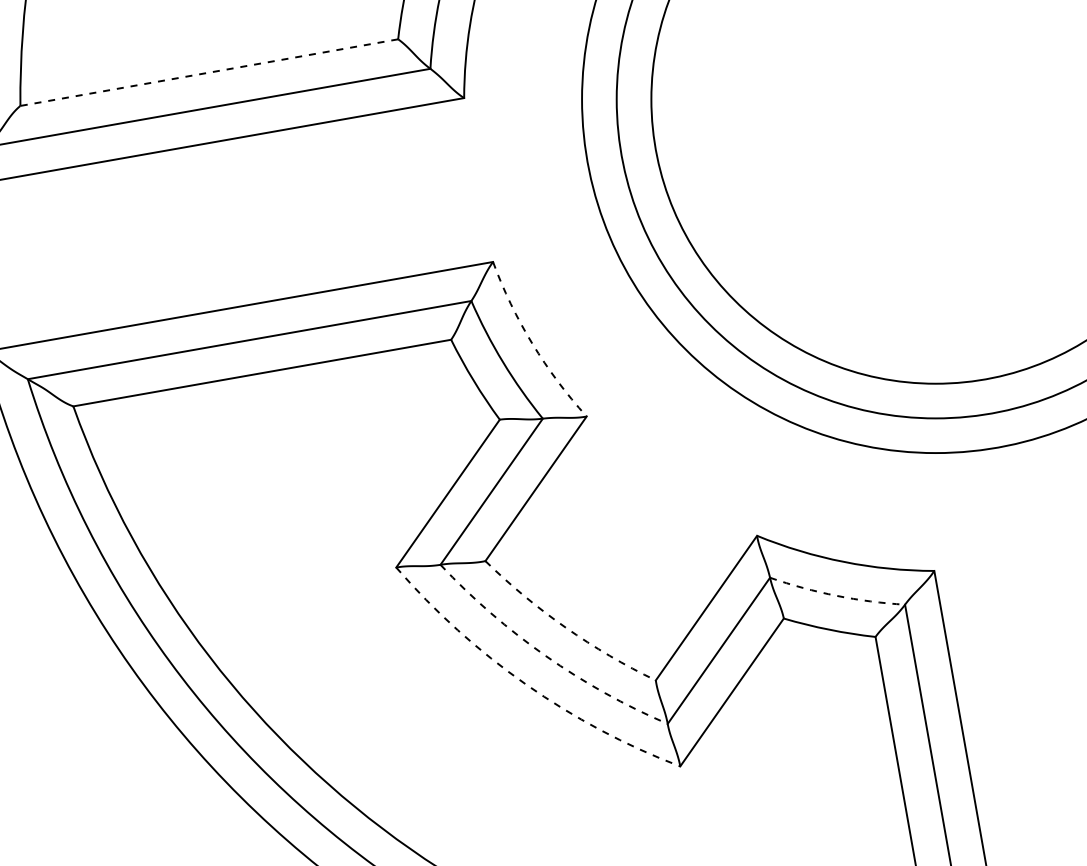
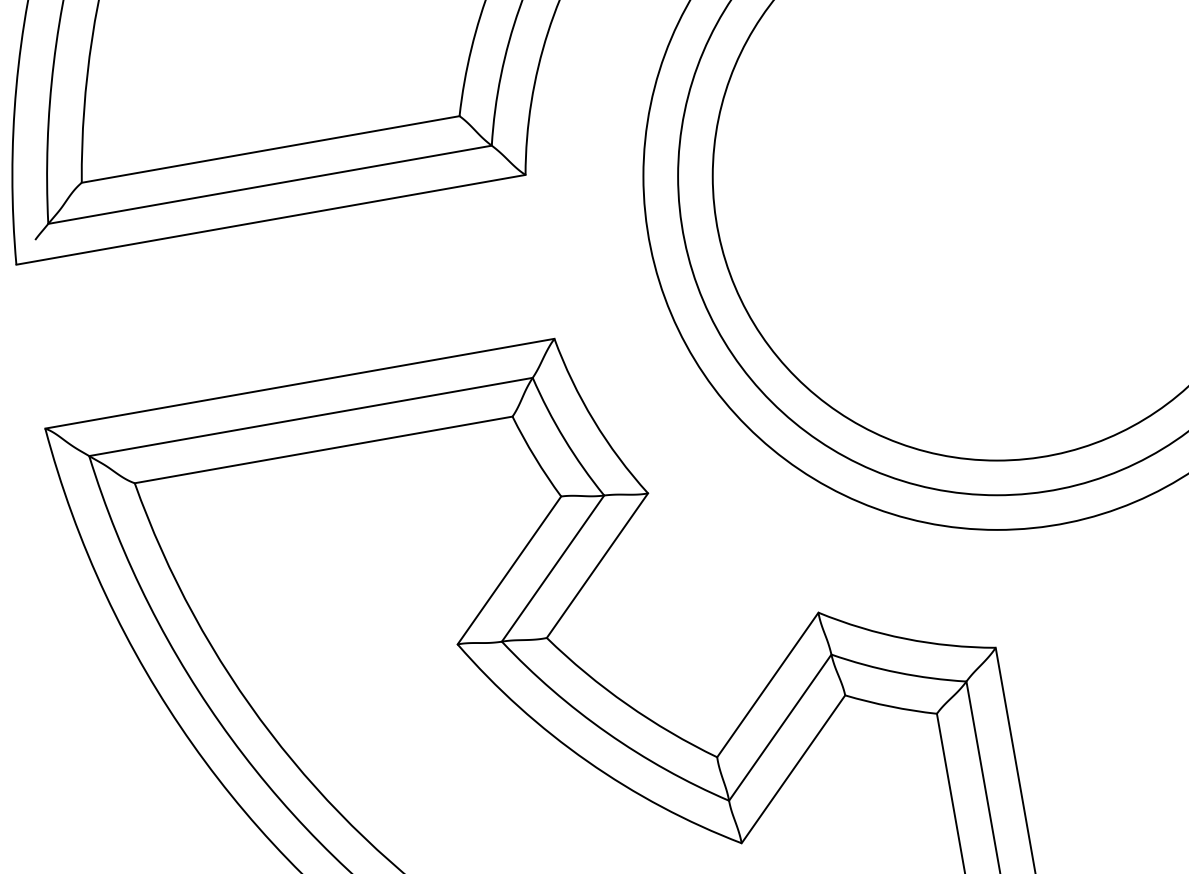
line: (209, 72) -> (270, 149), dashed -> solid
arc: (532, 343) -> (593, 420), dashed -> solid
arc: (837, 595) -> (898, 672), dashed -> solid
arc: (566, 627) -> (627, 704), dashed -> solid
arc: (546, 655) -> (607, 732), dashed -> solid
arc: (526, 684) -> (587, 761), dashed -> solid

